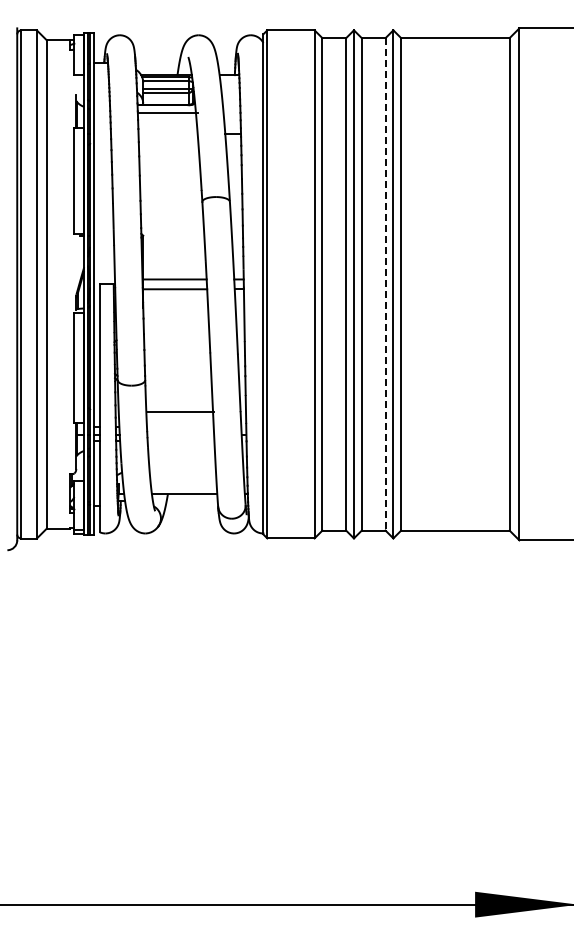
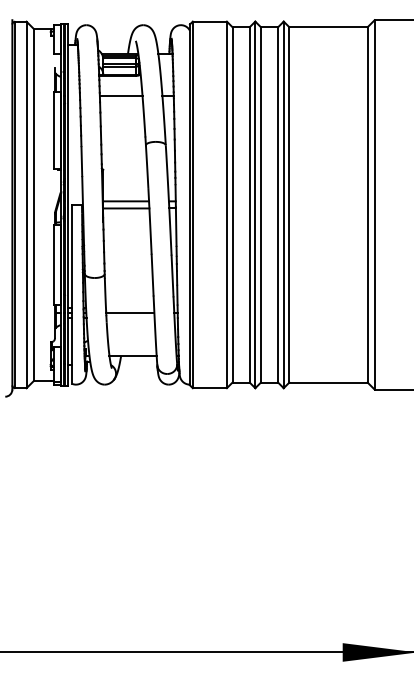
line: (167, 113) -> (120, 96), moved
line: (385, 284) -> (278, 204), dashed -> solid
line: (180, 411) -> (130, 313), moved

